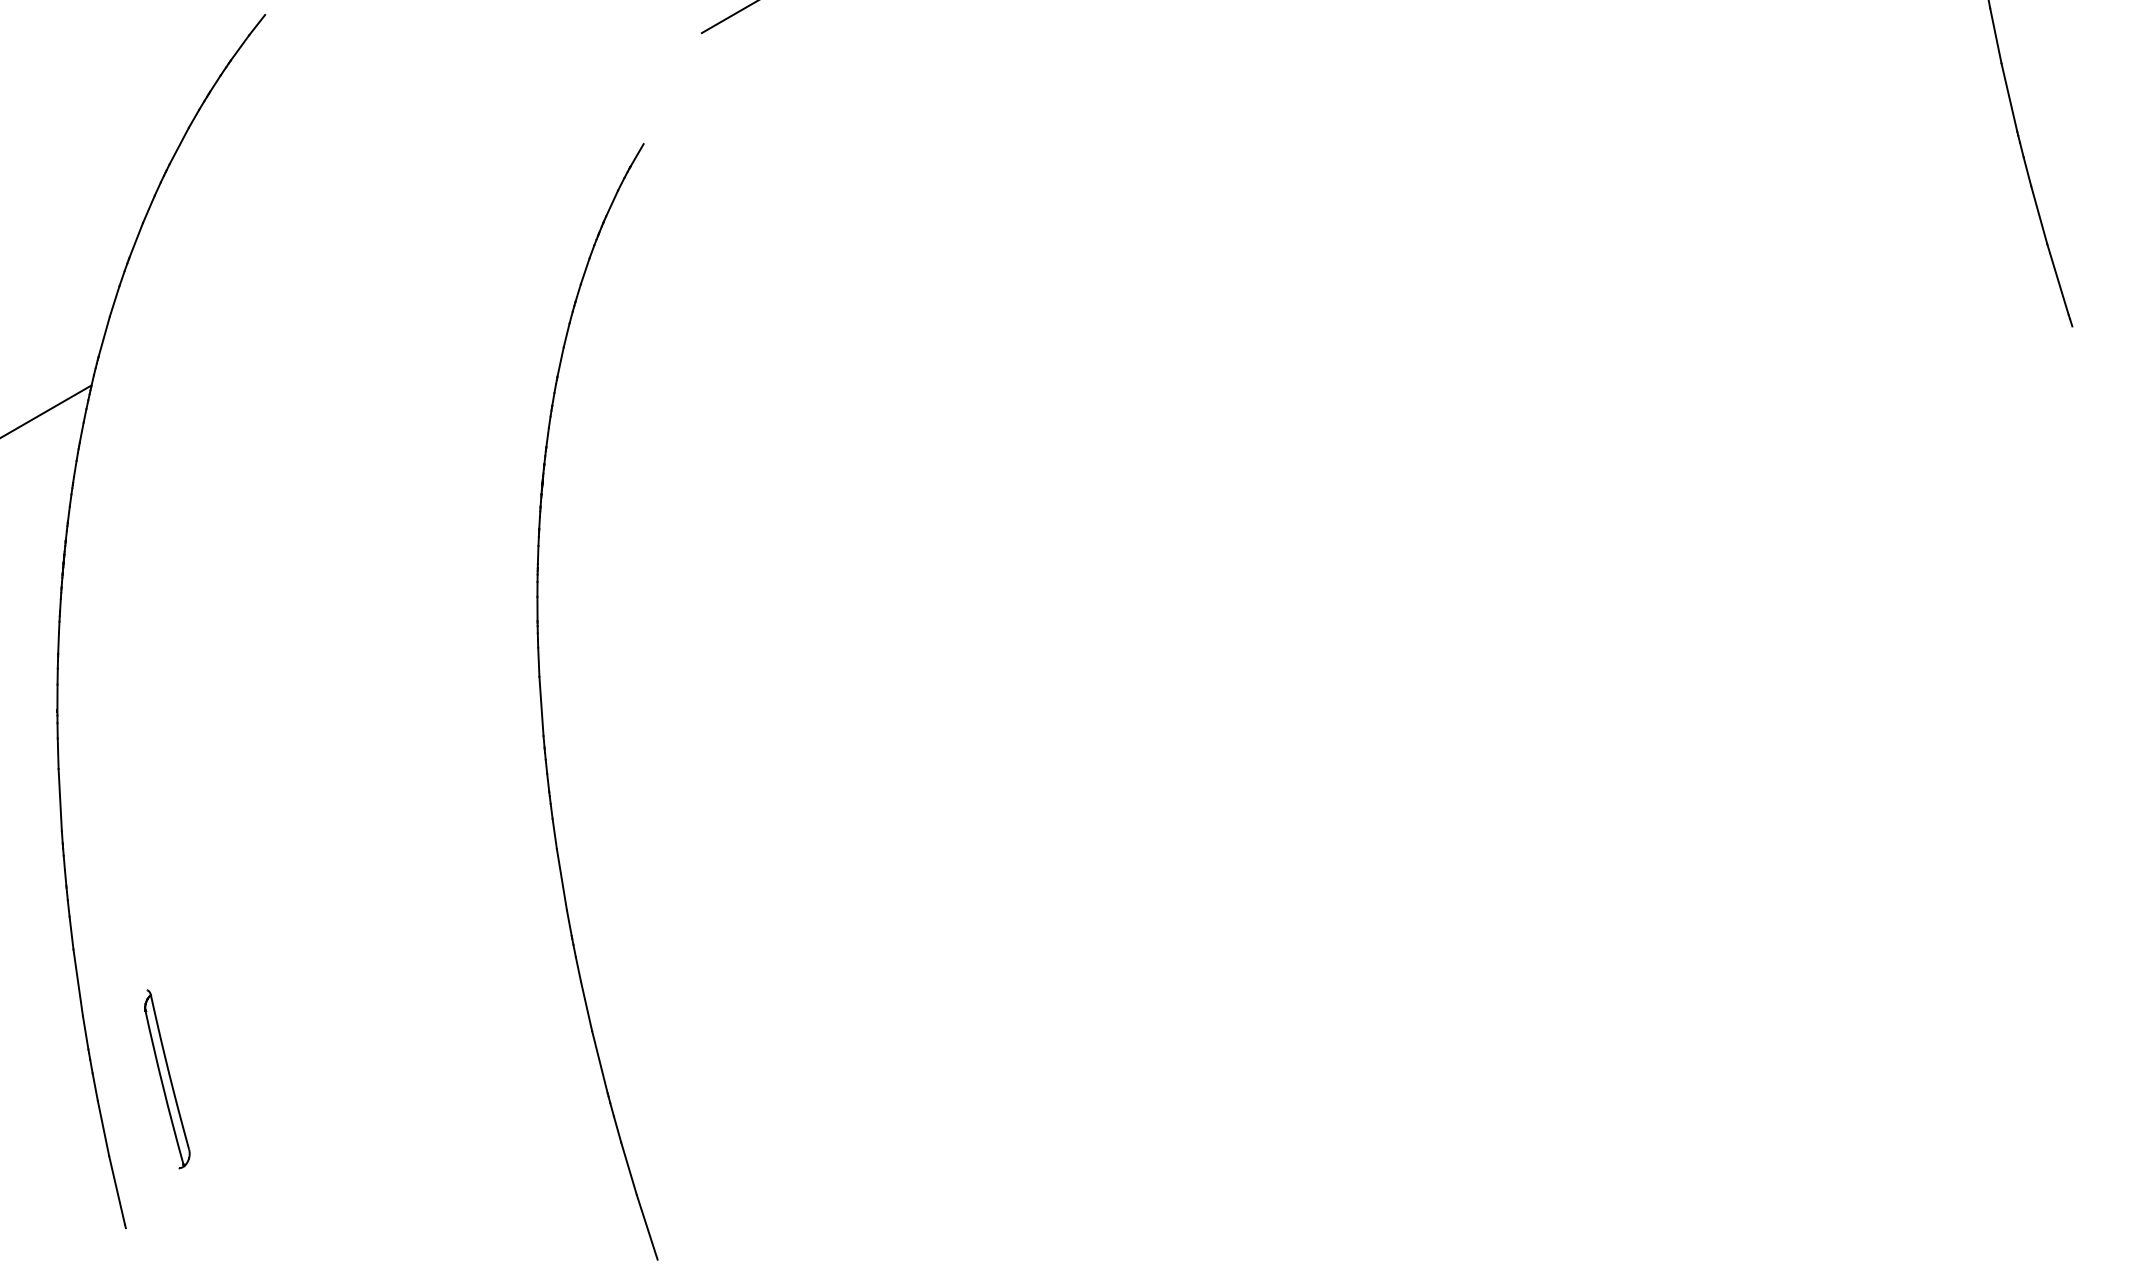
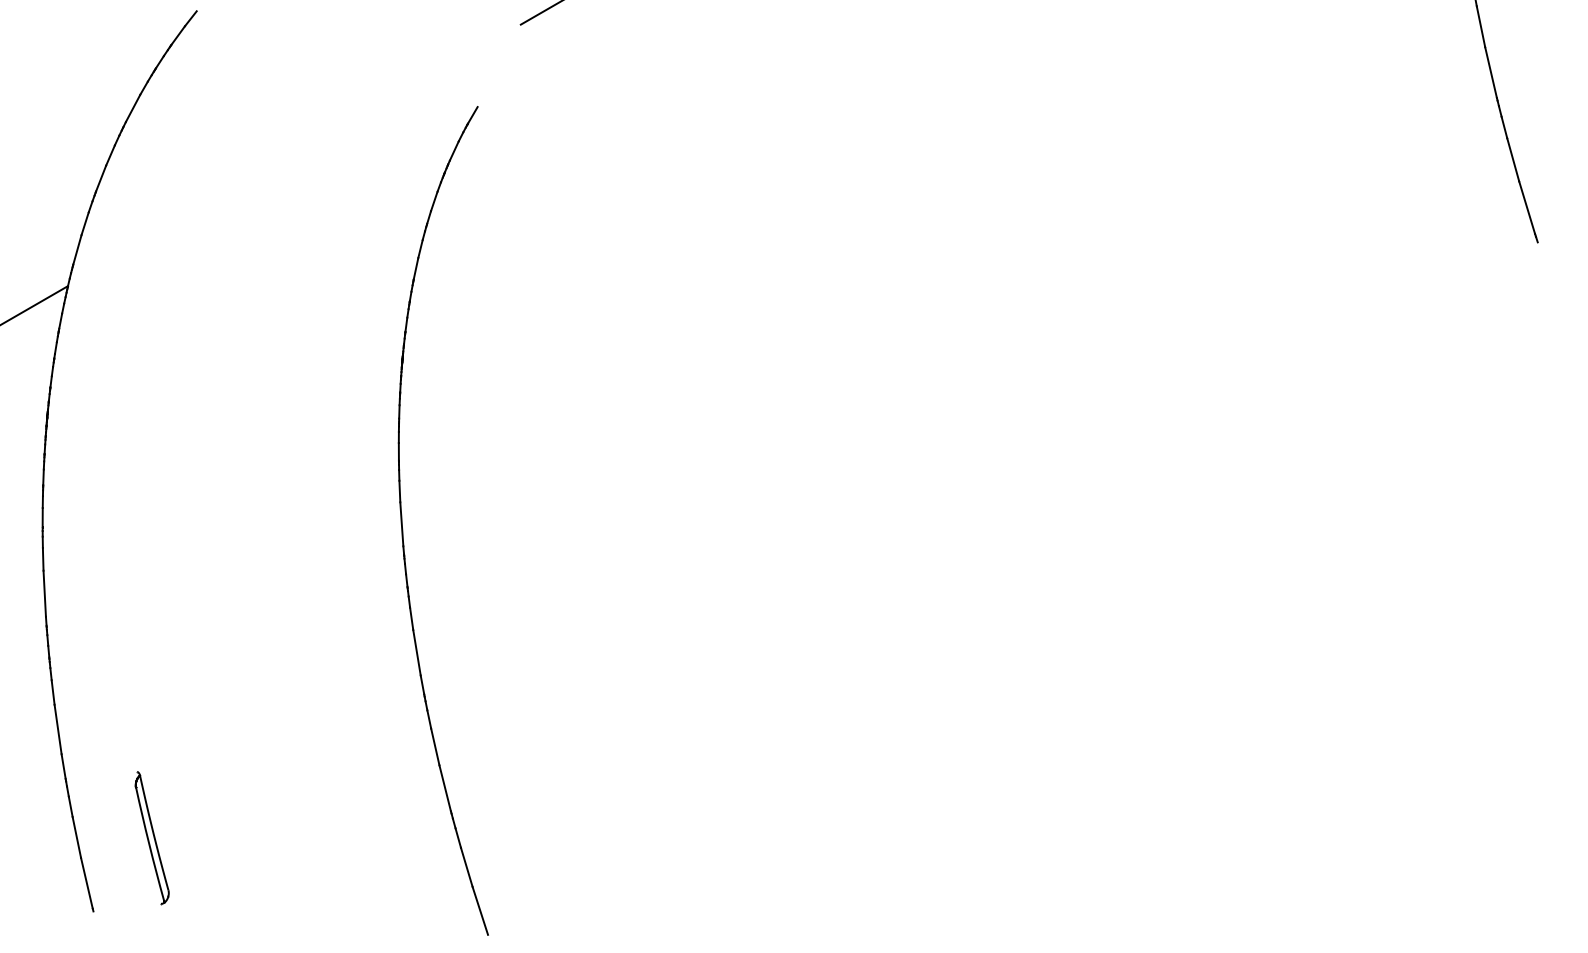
part: (166, 1080) -> (151, 838), moved

